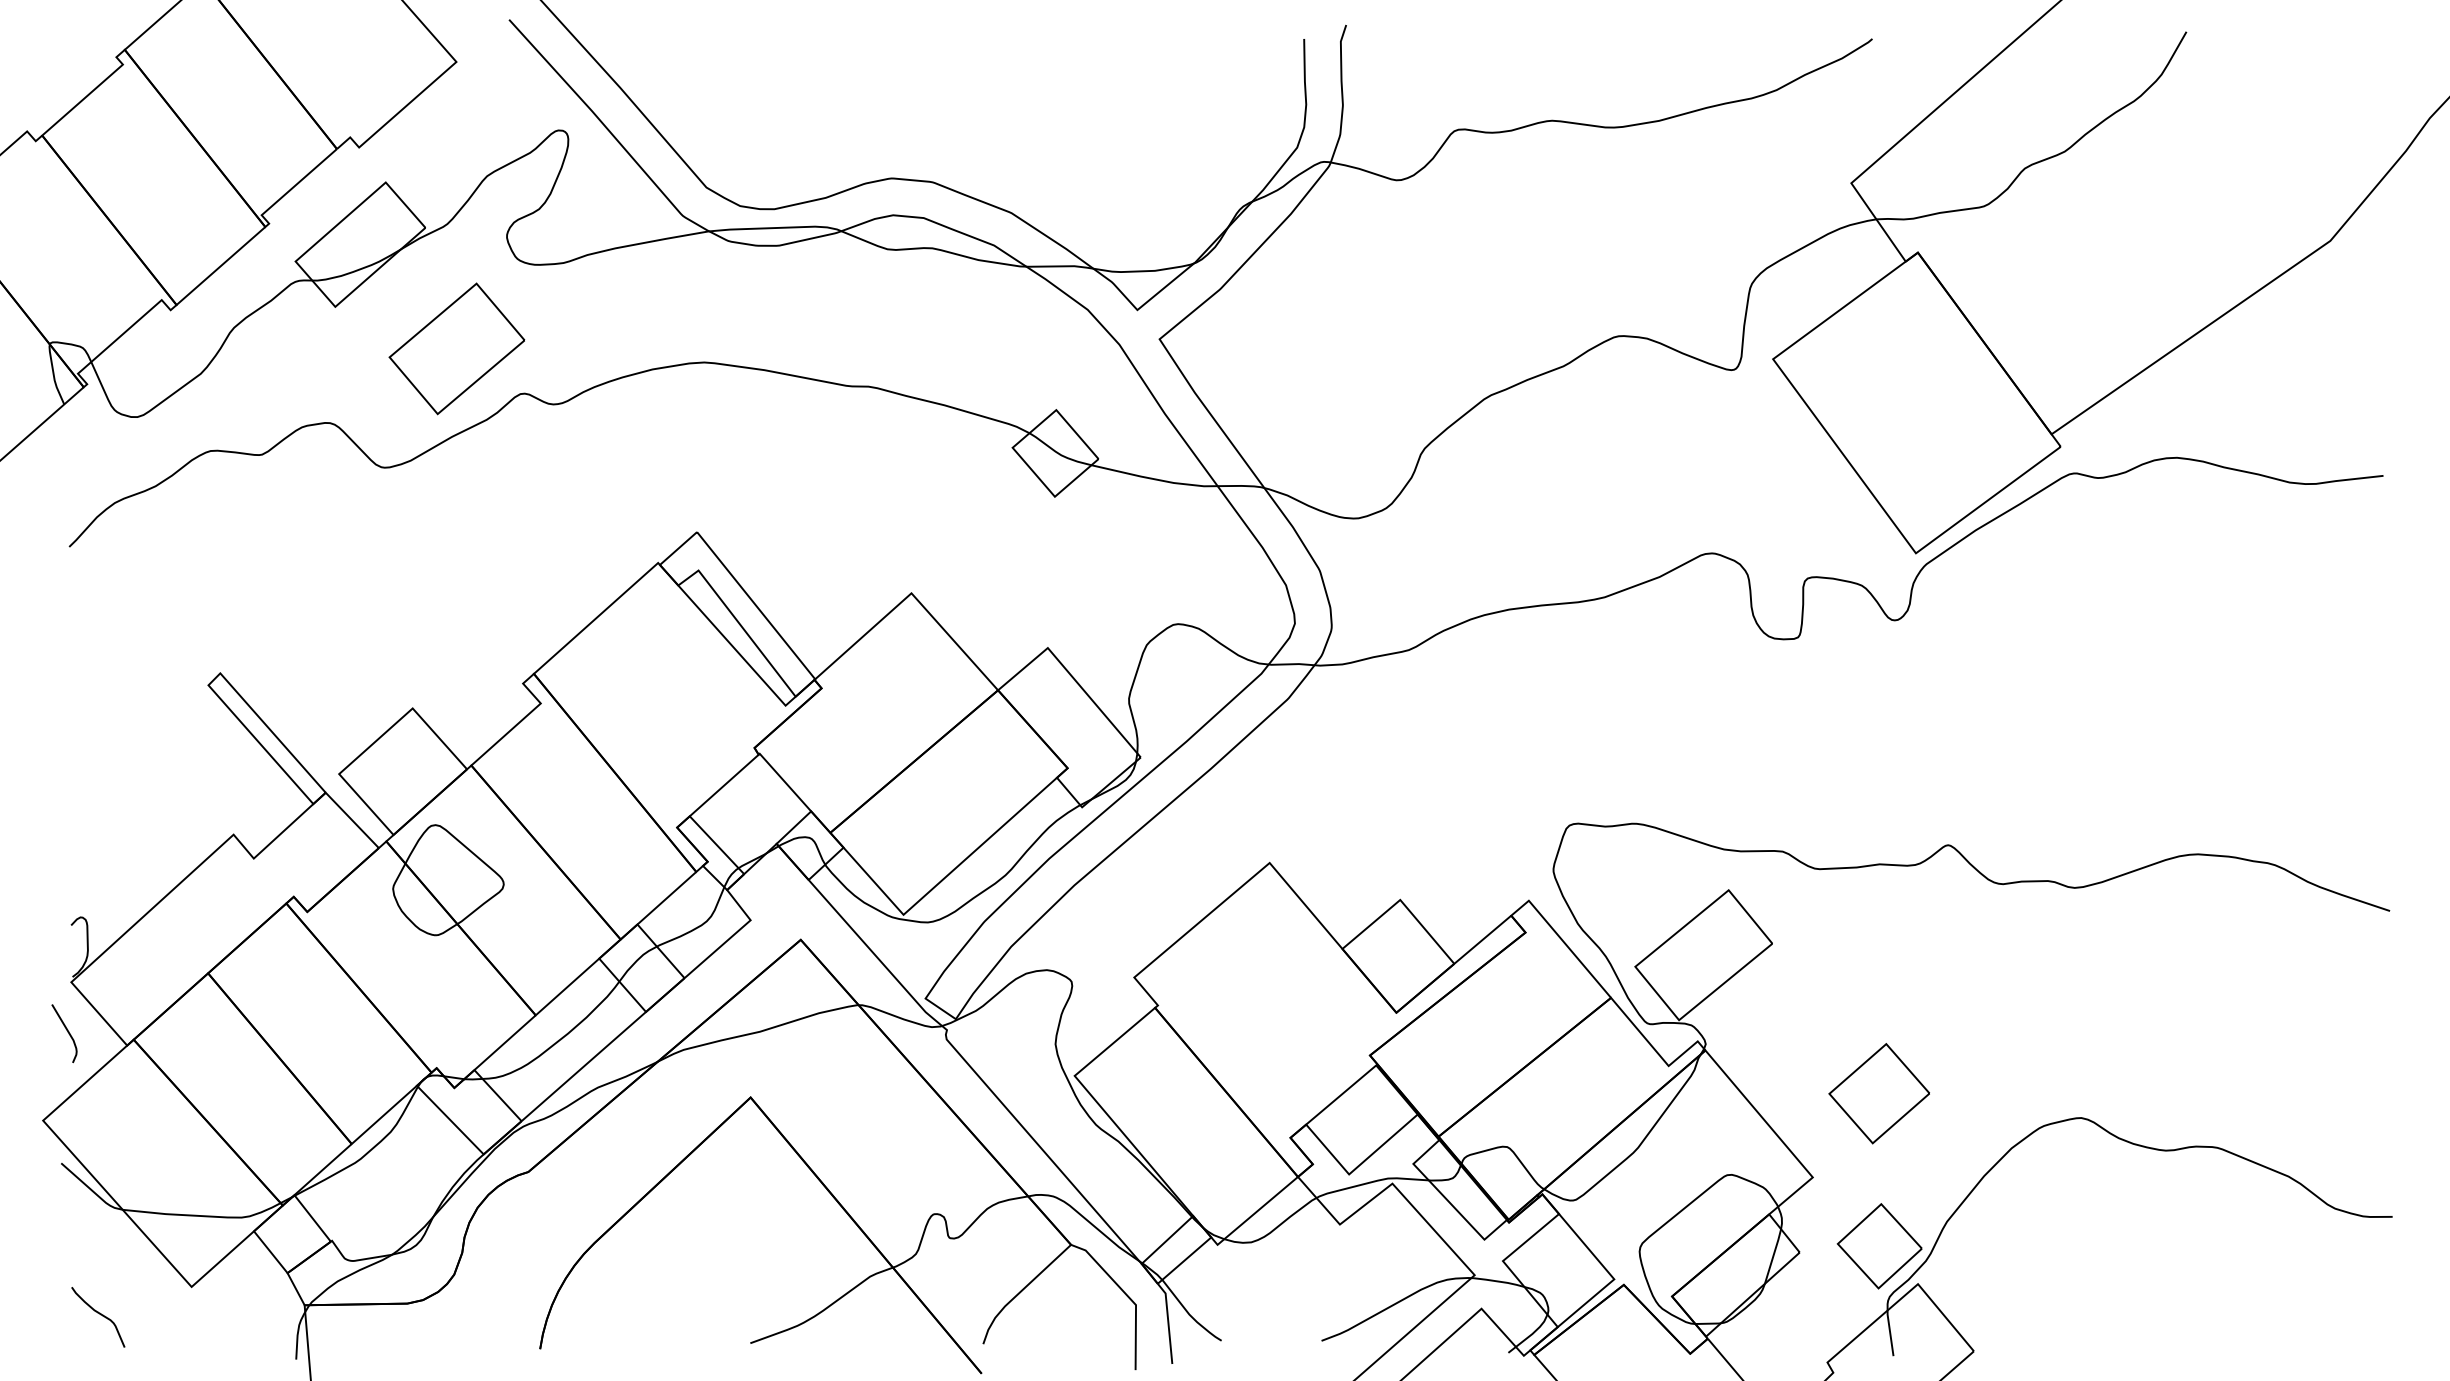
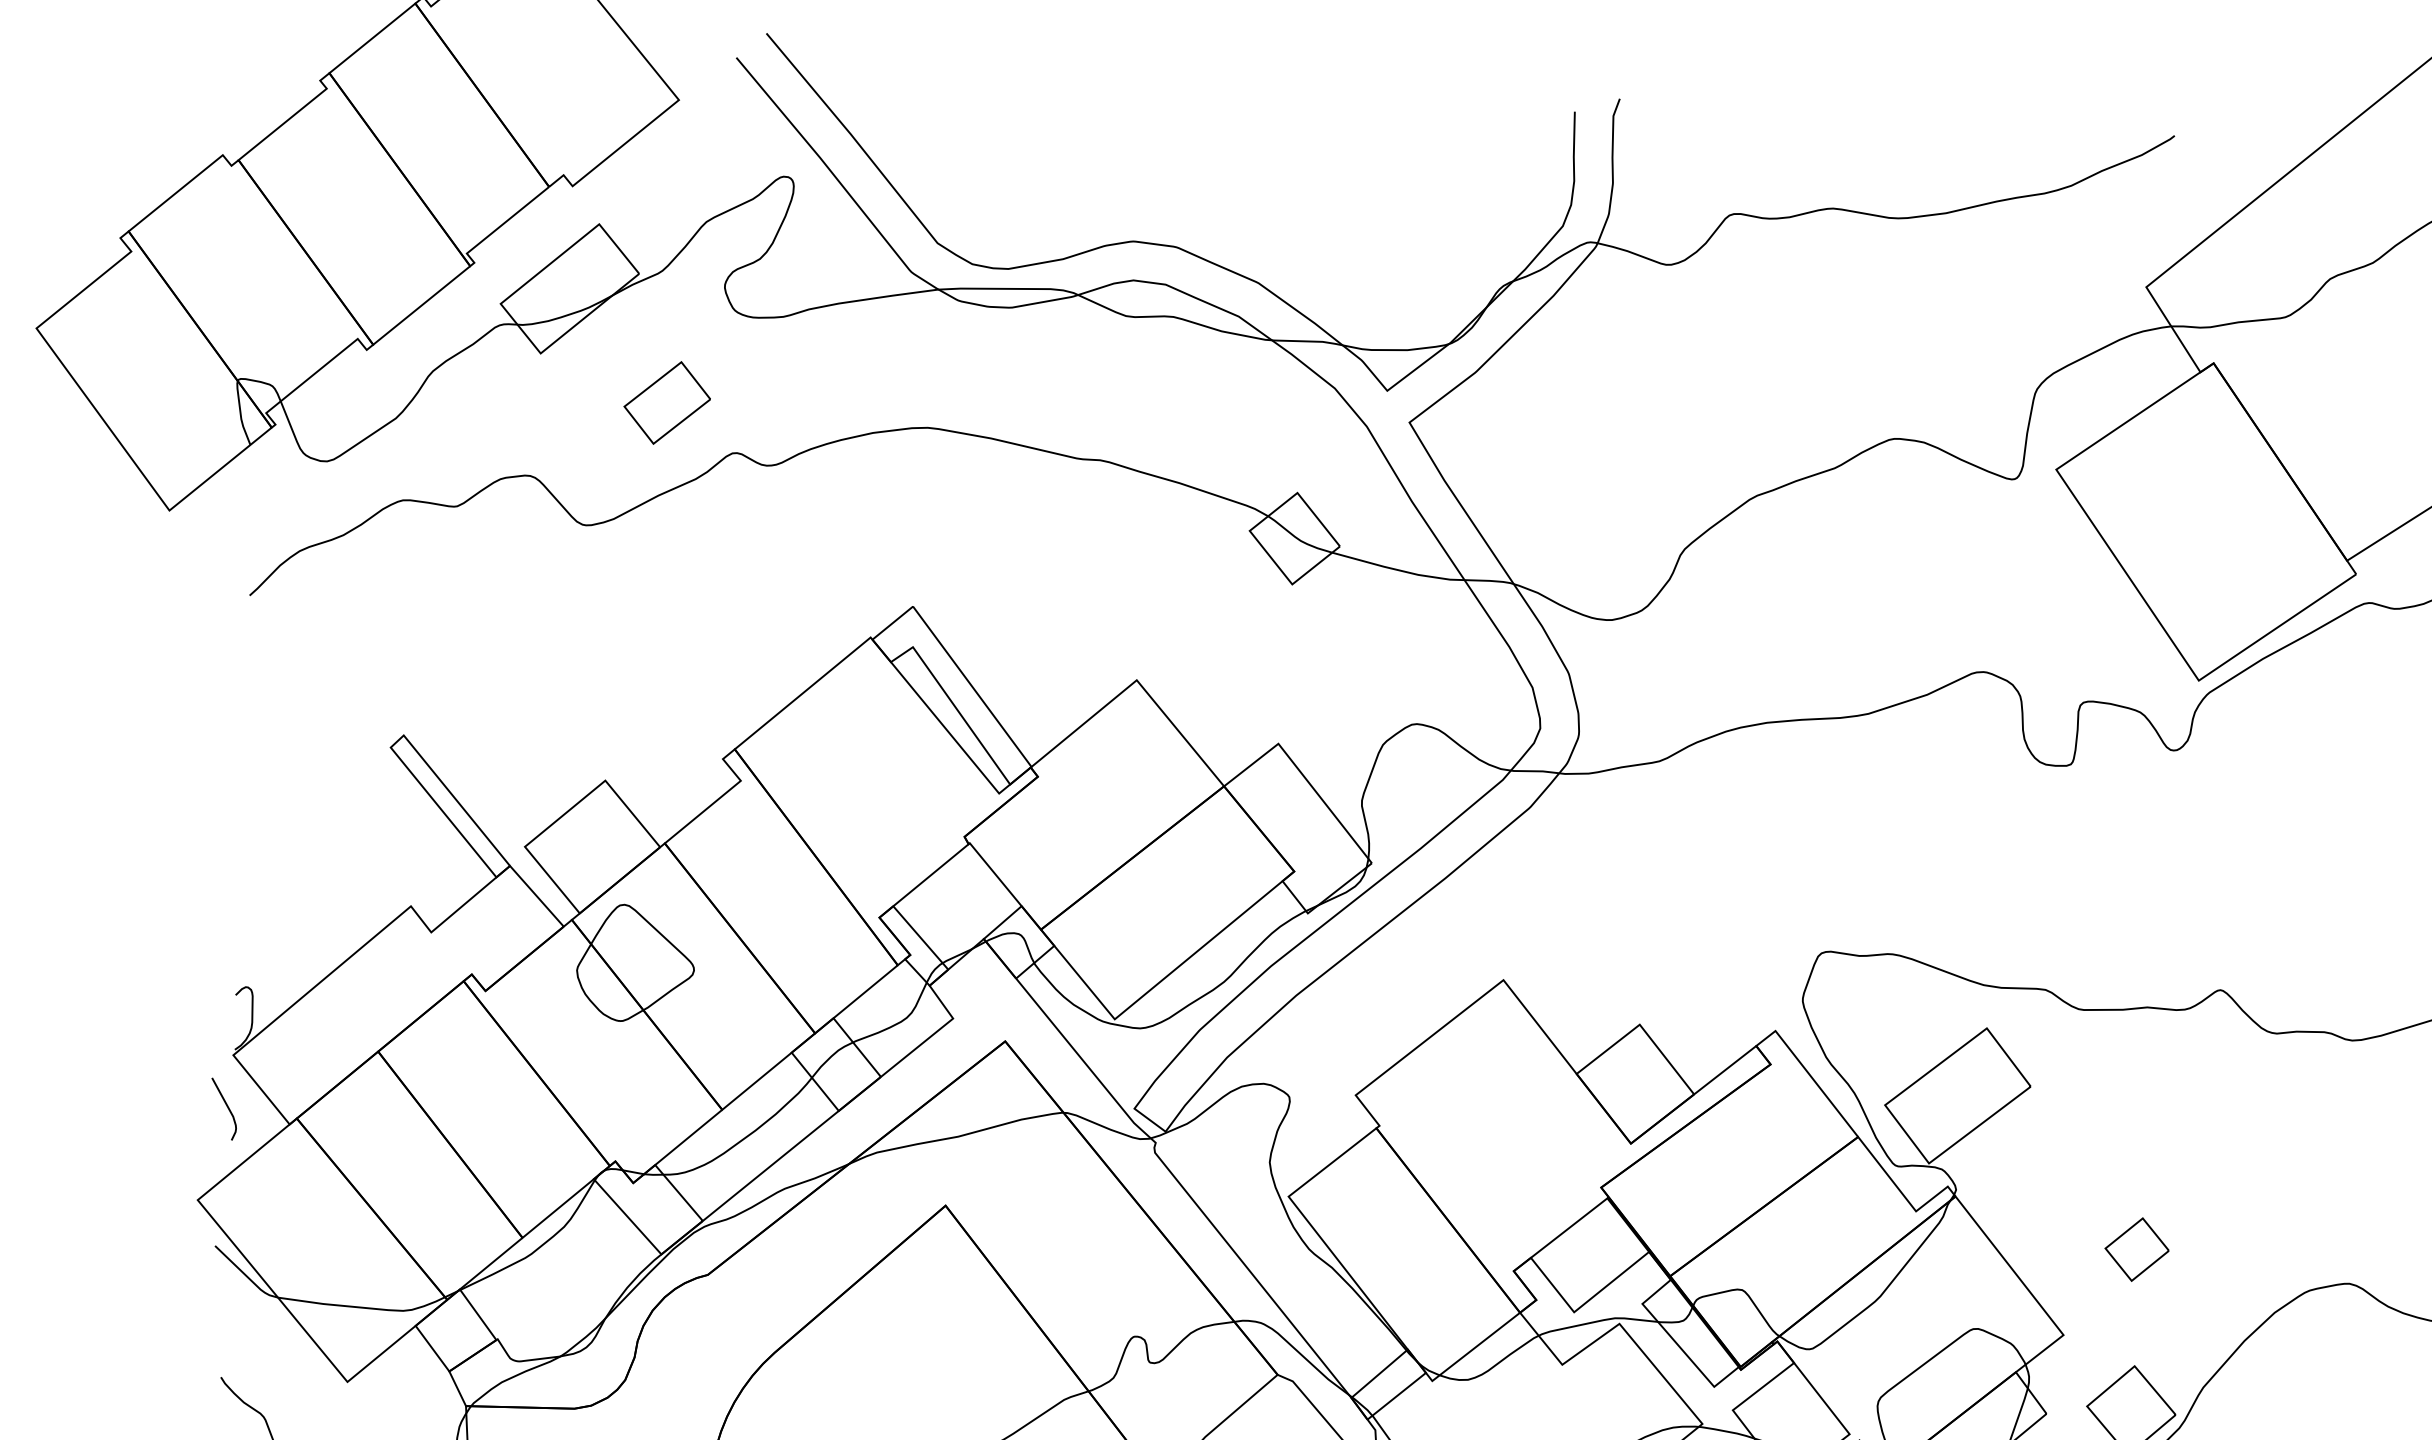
part: (456, 348) -> (666, 402), size x0.6
part: (1878, 1093) -> (2136, 1249), size x0.6

